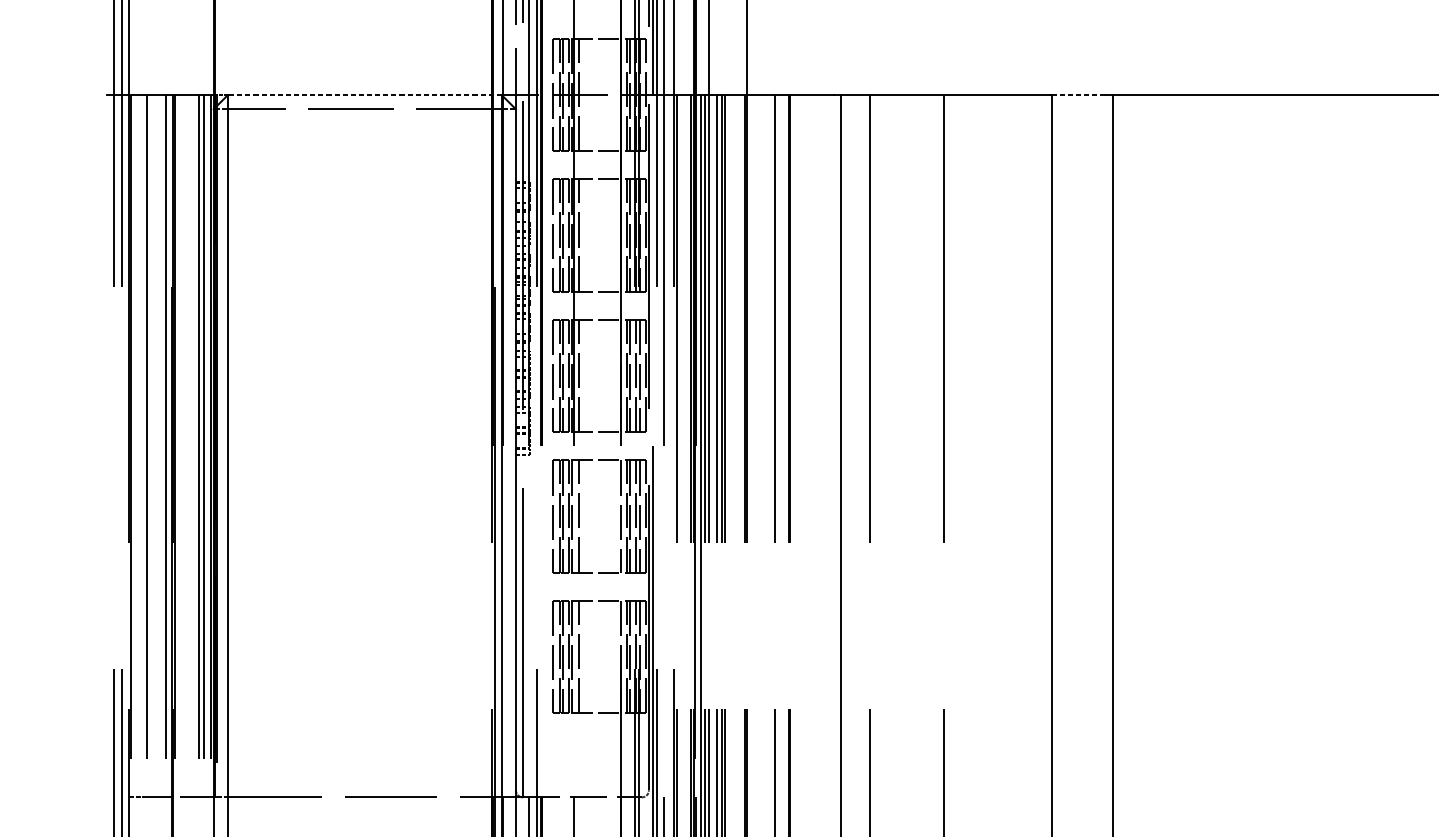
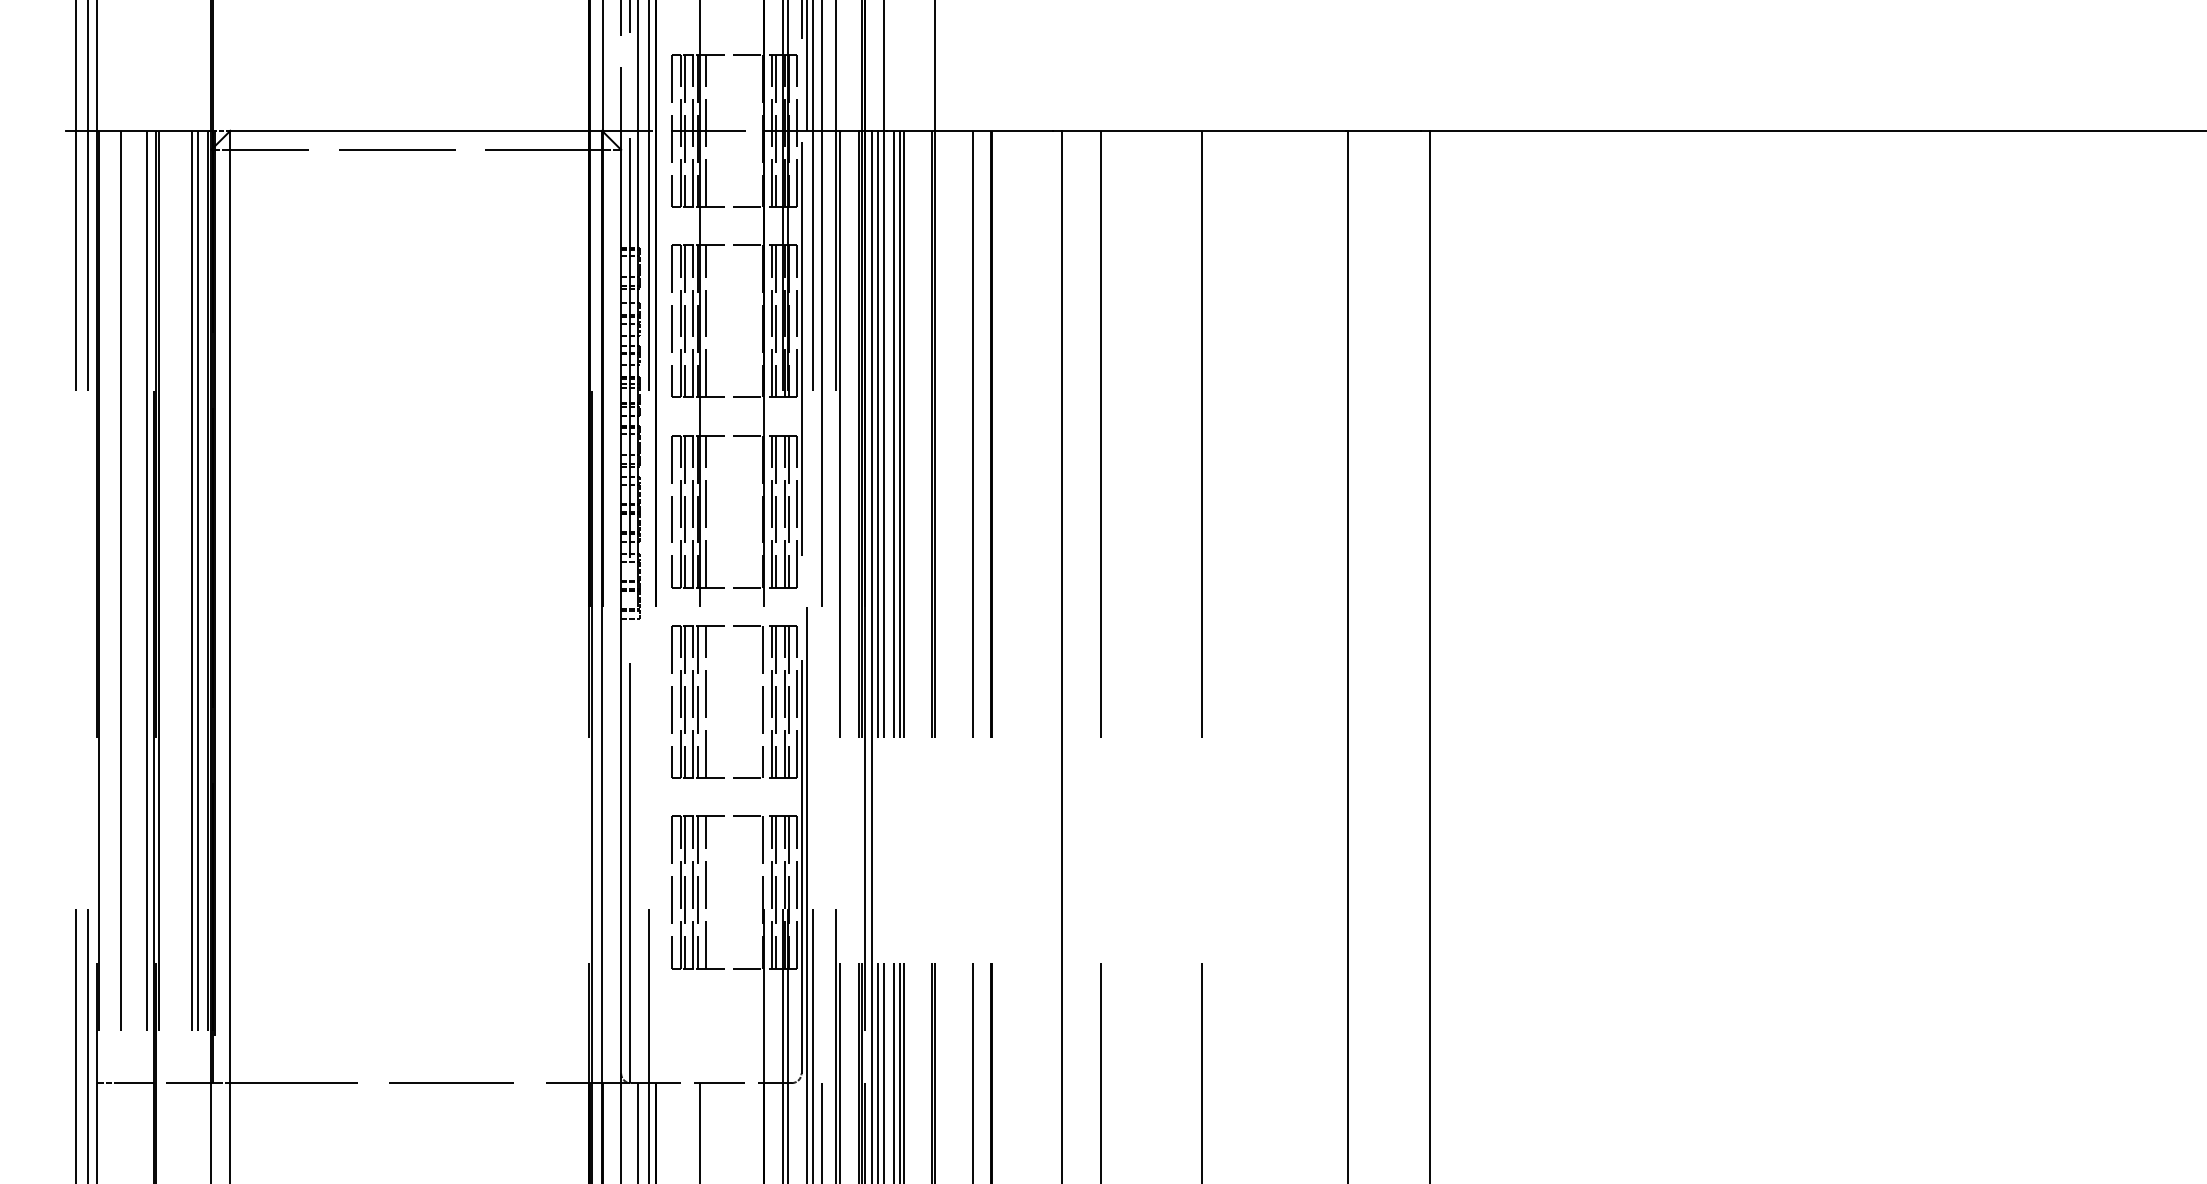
line: (365, 94) -> (416, 130), dashed -> solid
line: (1078, 94) -> (1384, 130), dashed -> solid

